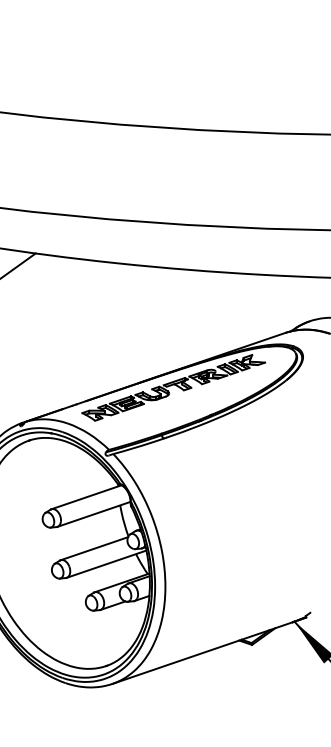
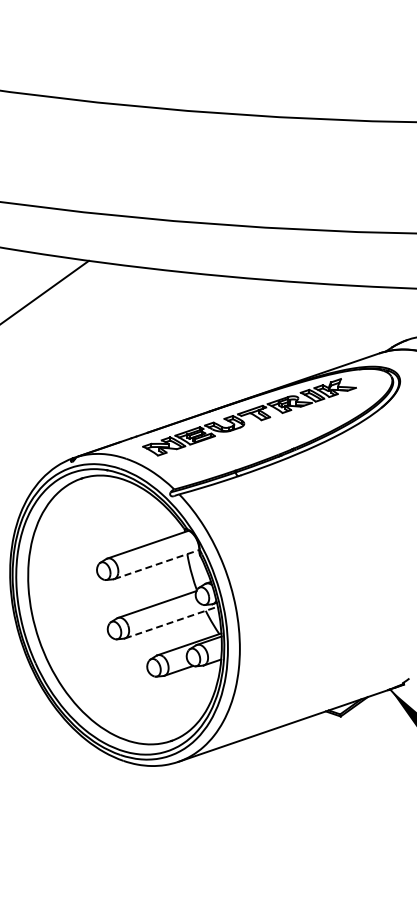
line: (93, 514) -> (156, 564), solid -> dashed
line: (106, 564) -> (171, 622), solid -> dashed

